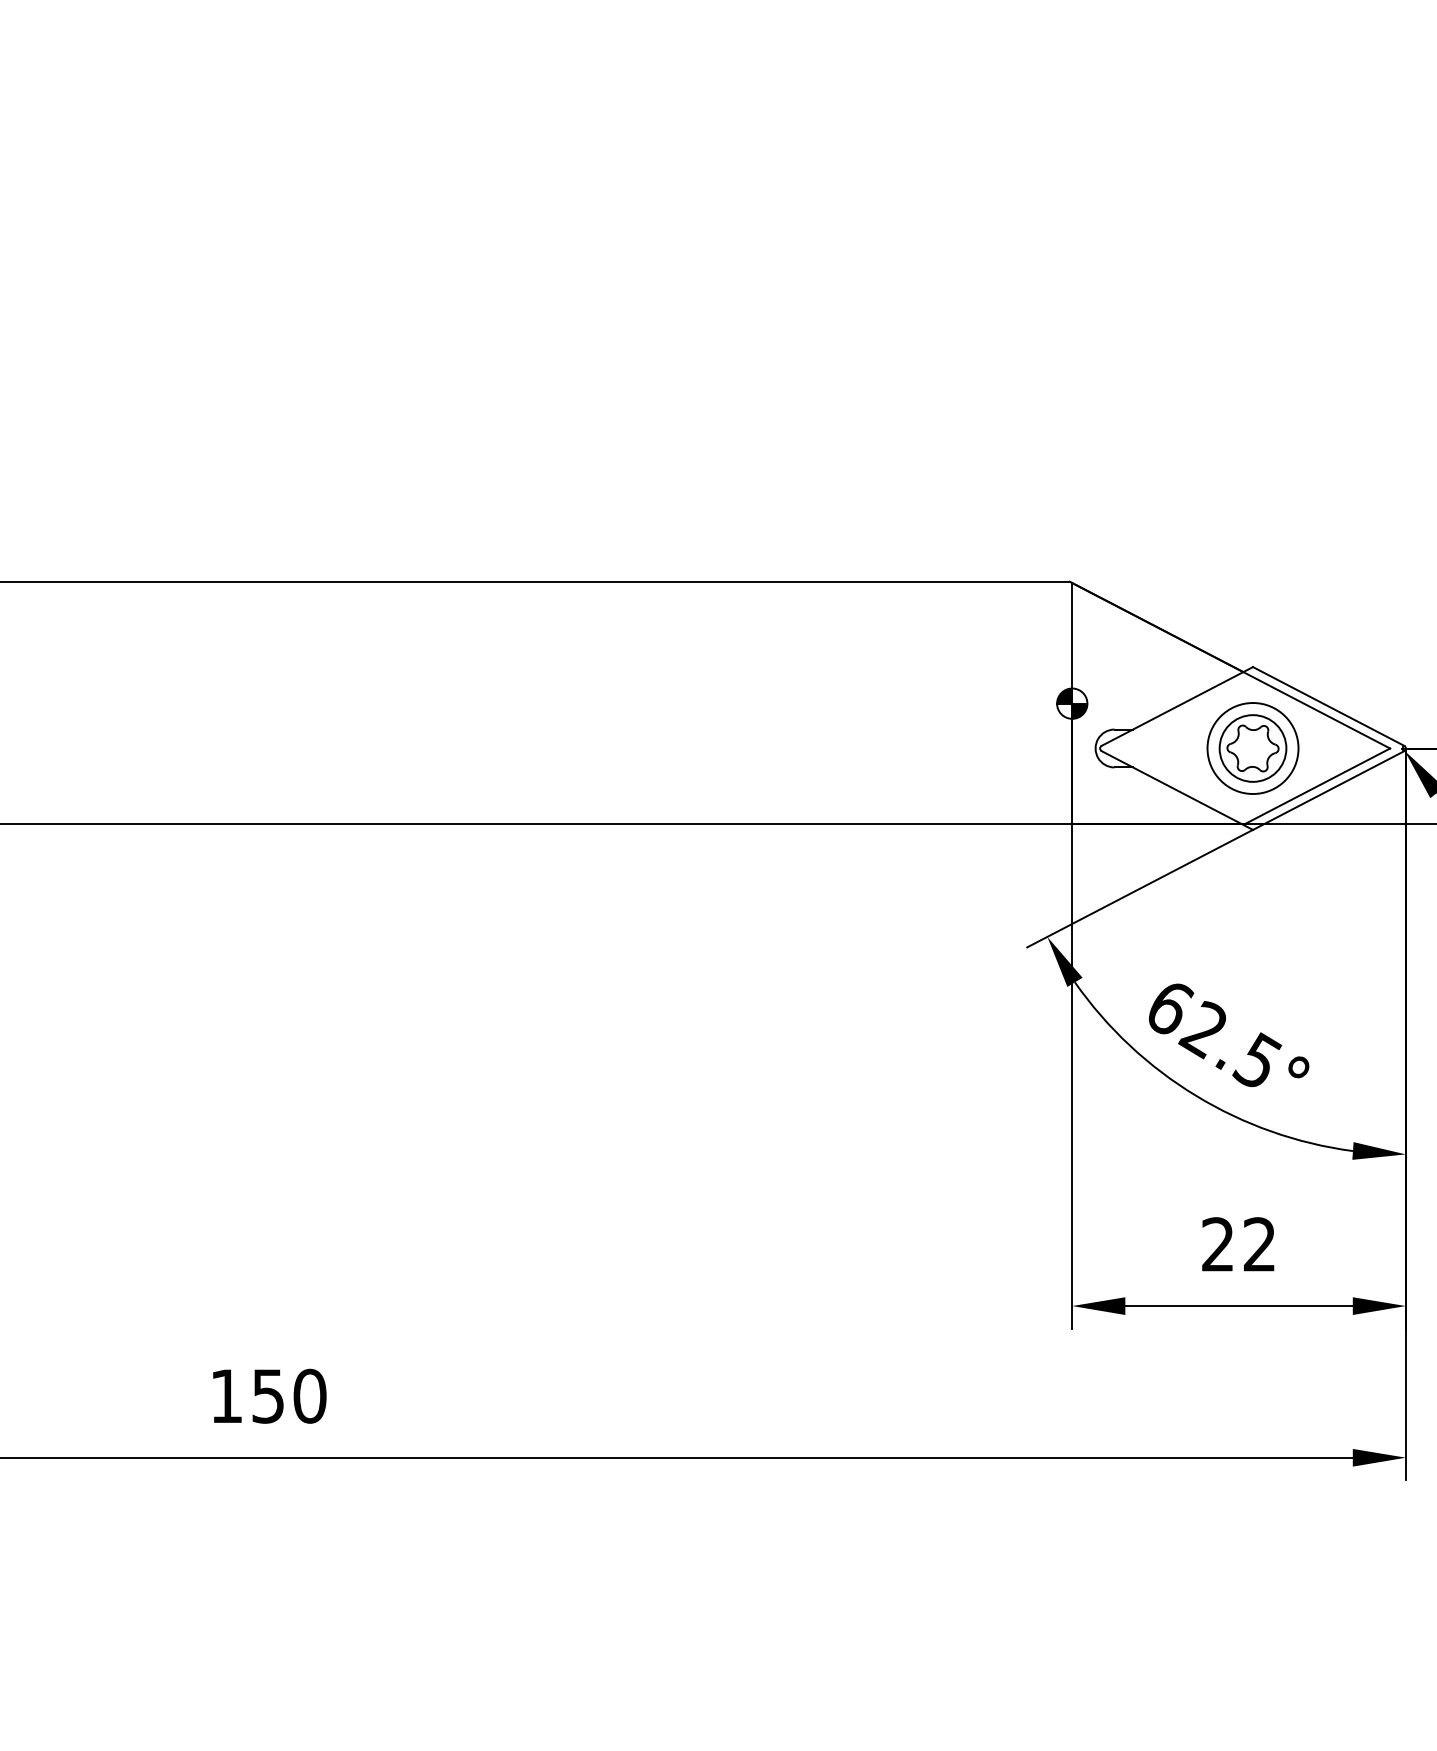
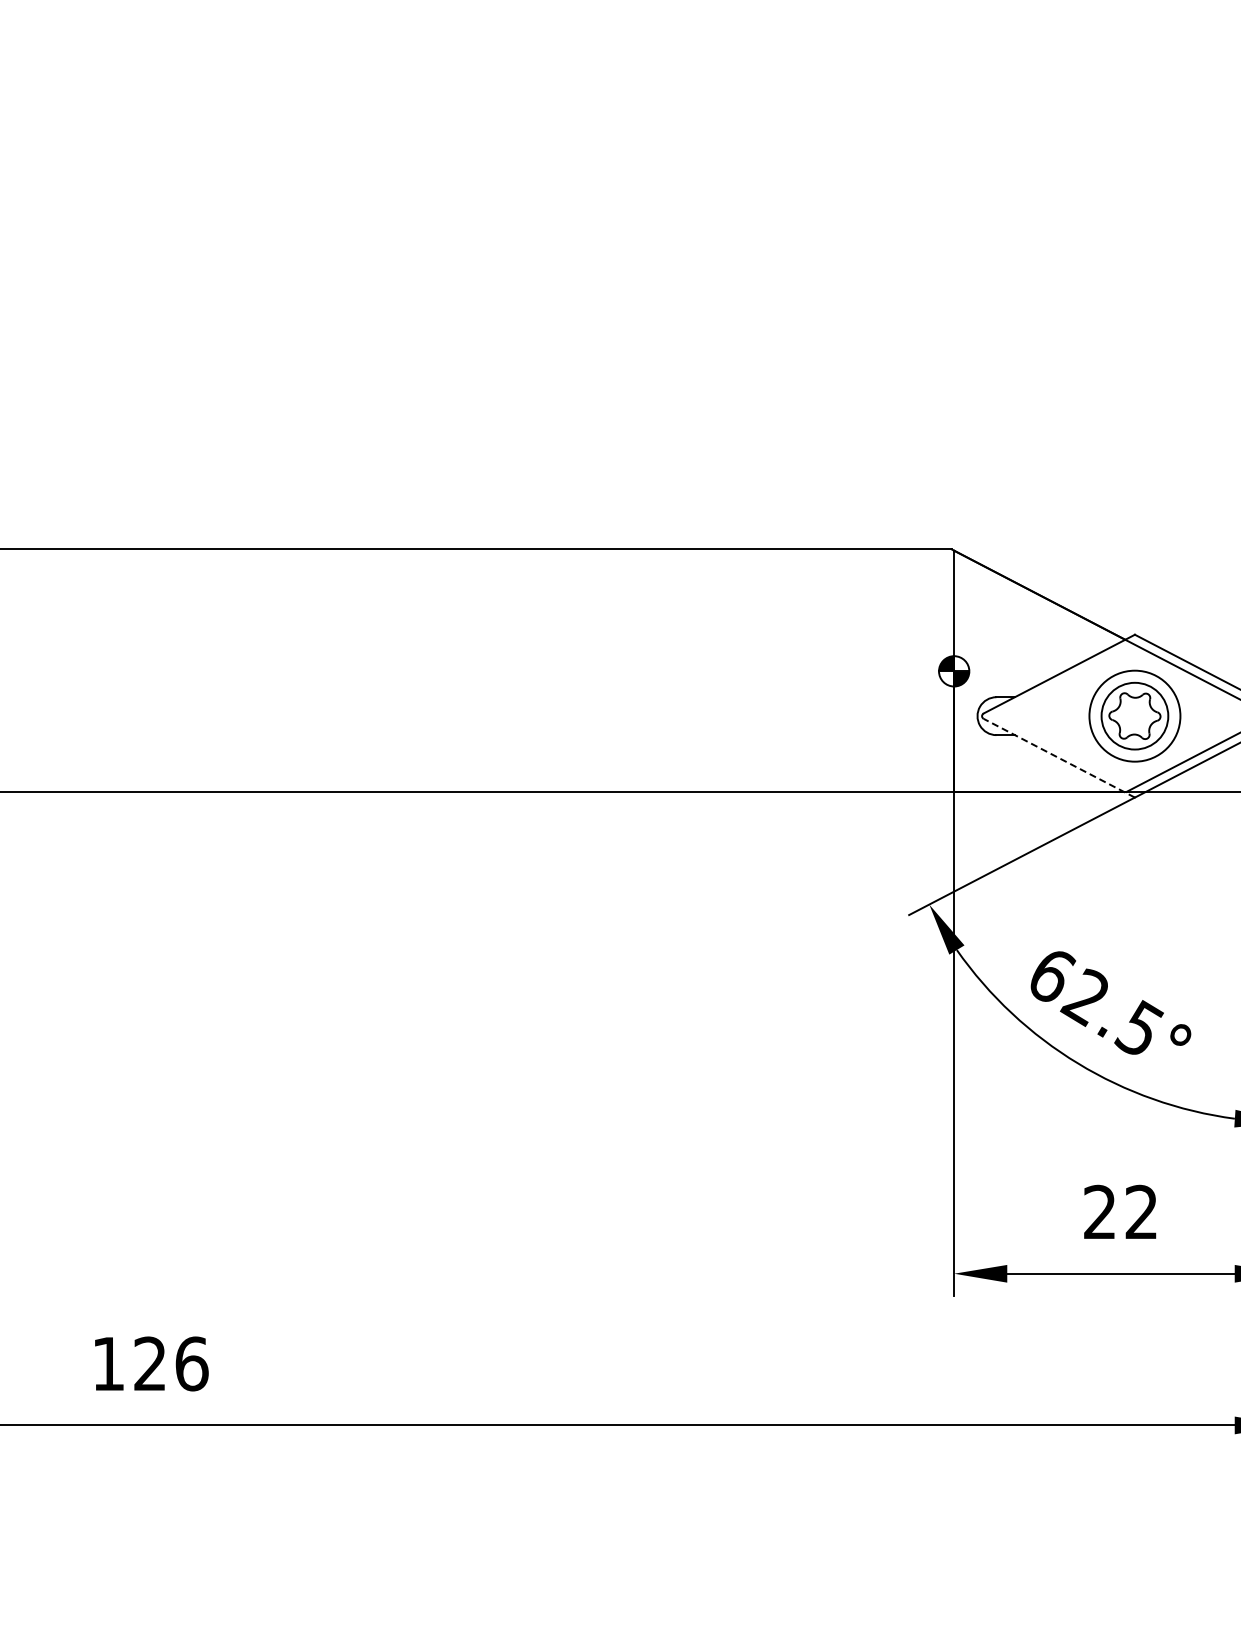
line: (1176, 790) -> (1058, 758), solid -> dashed
text: (289, 1395) -> (171, 1363), 150 -> 126

